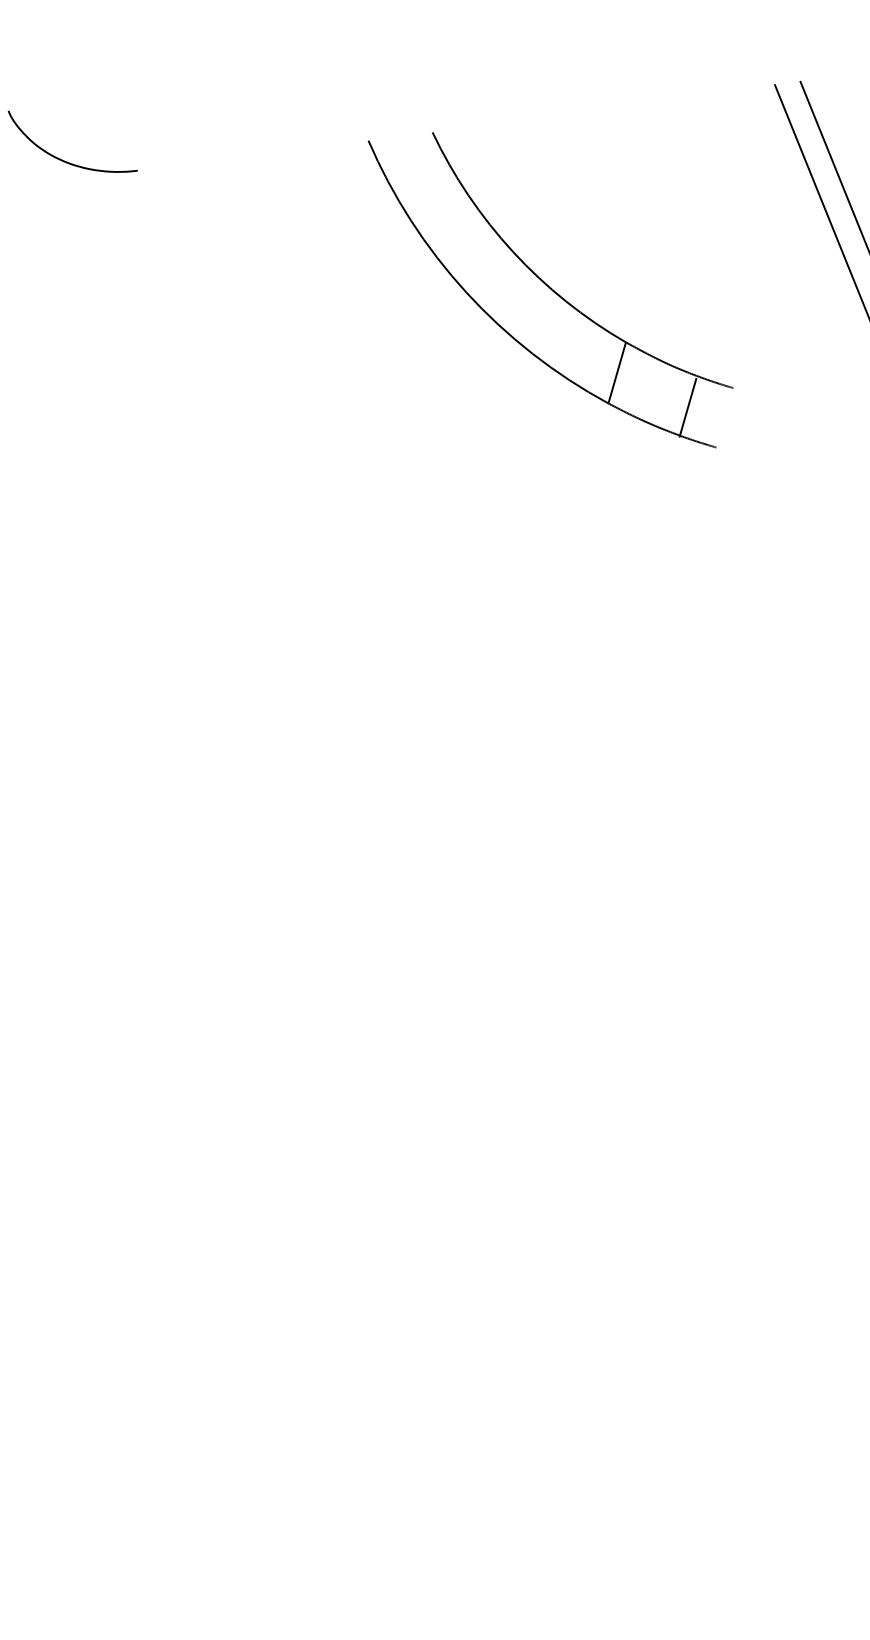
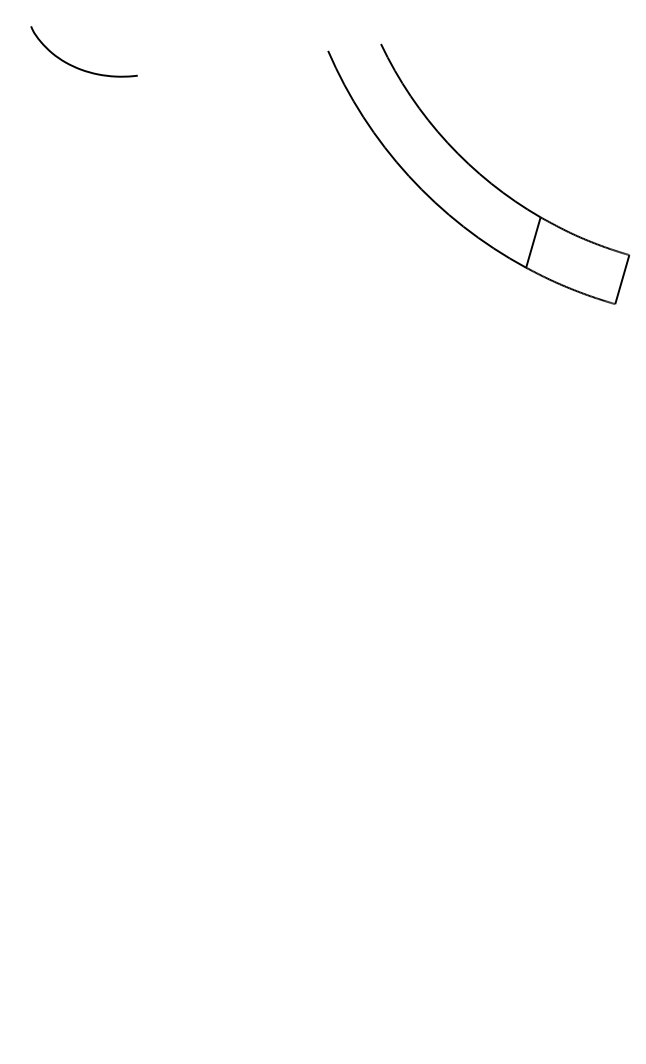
line: (687, 407) -> (621, 279), moved

